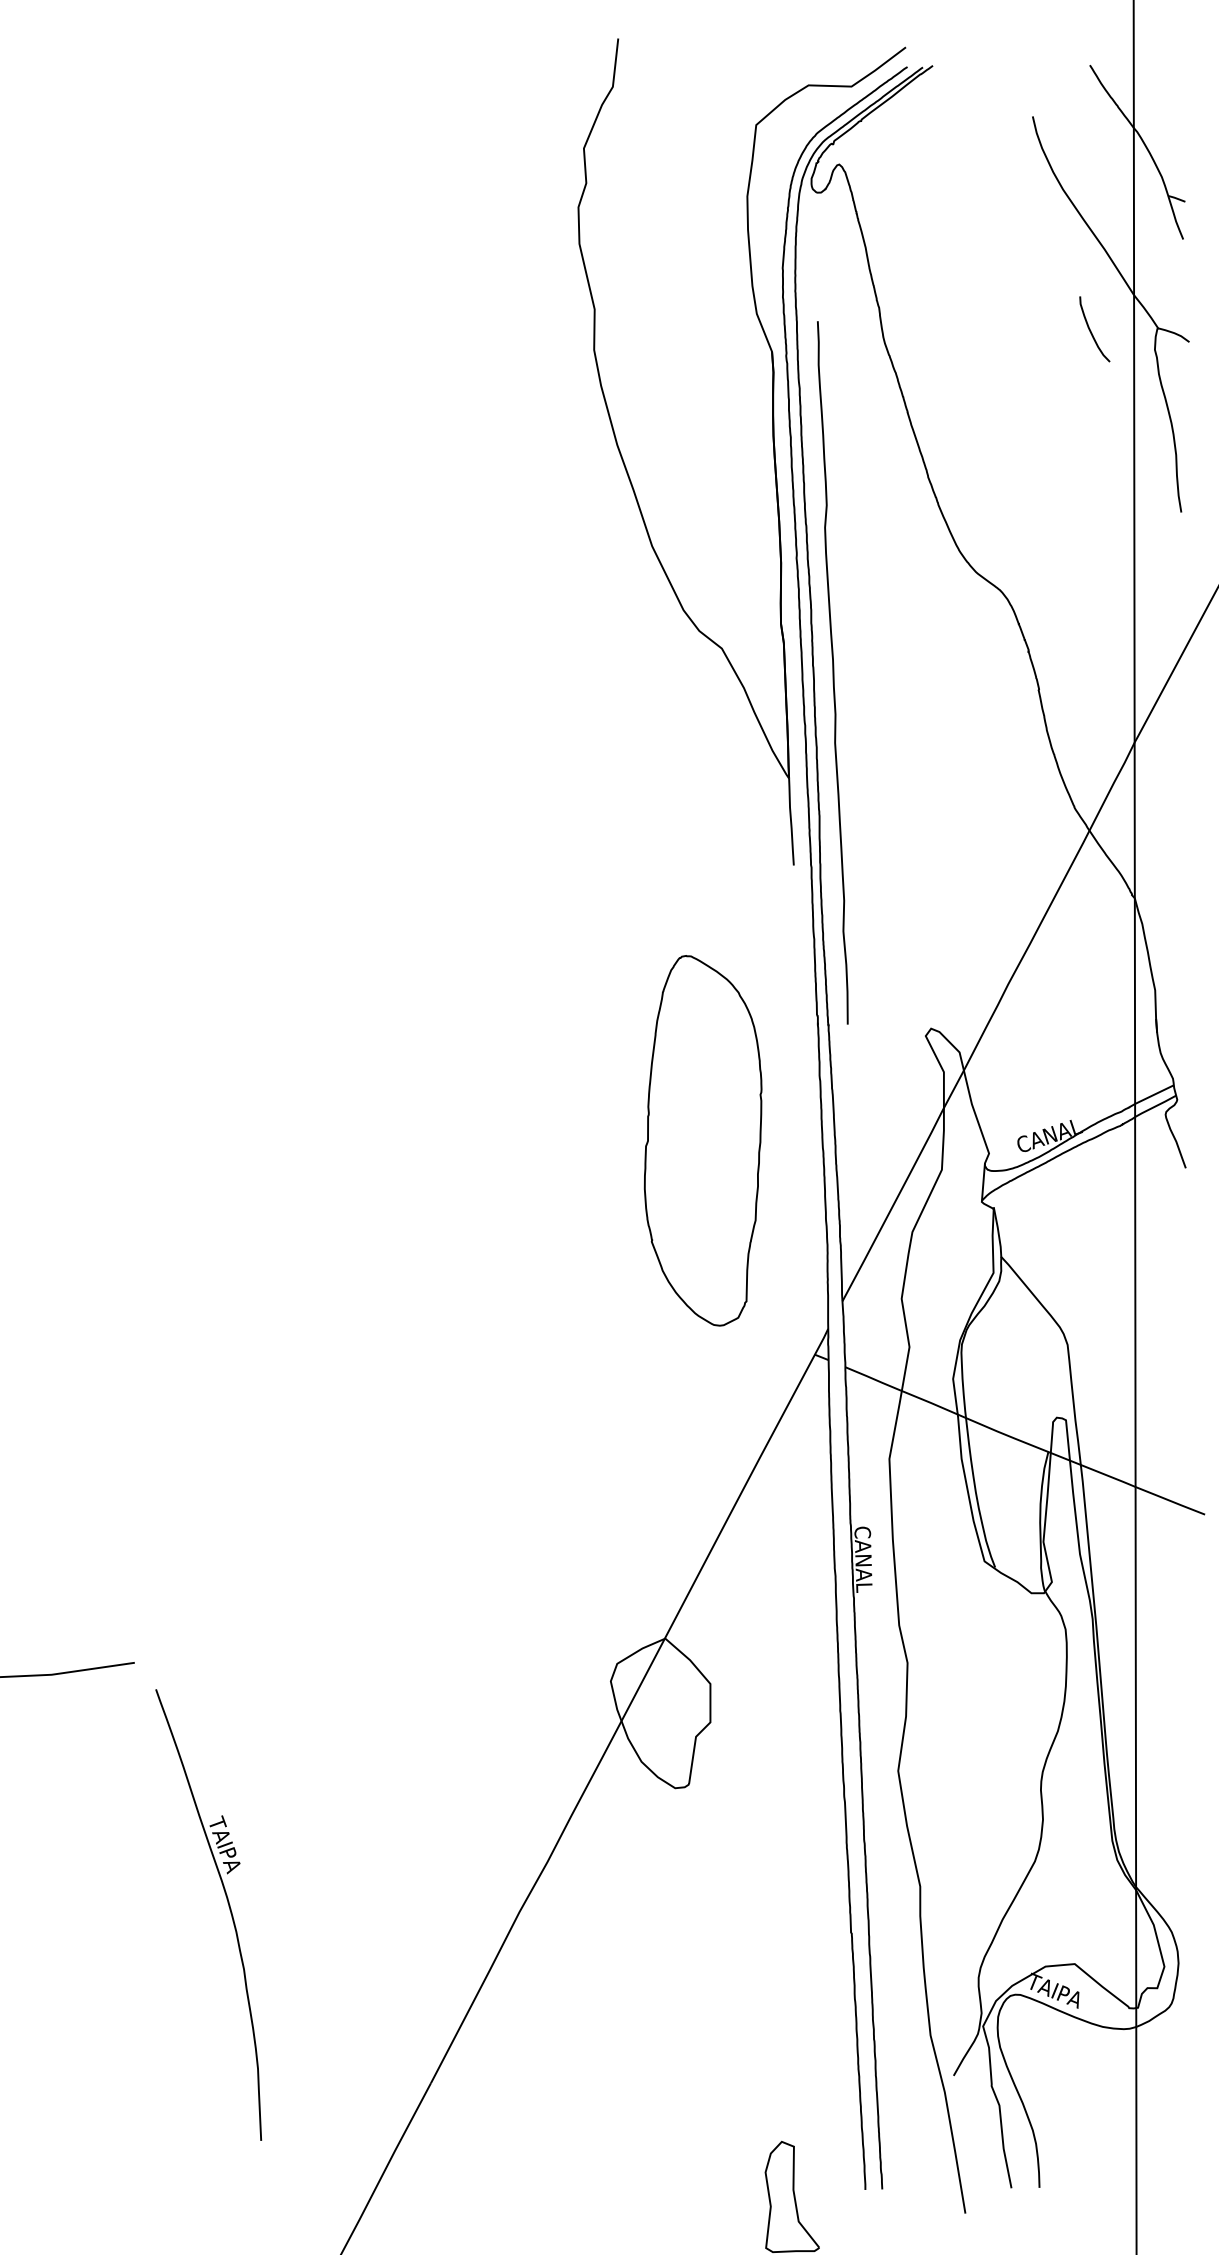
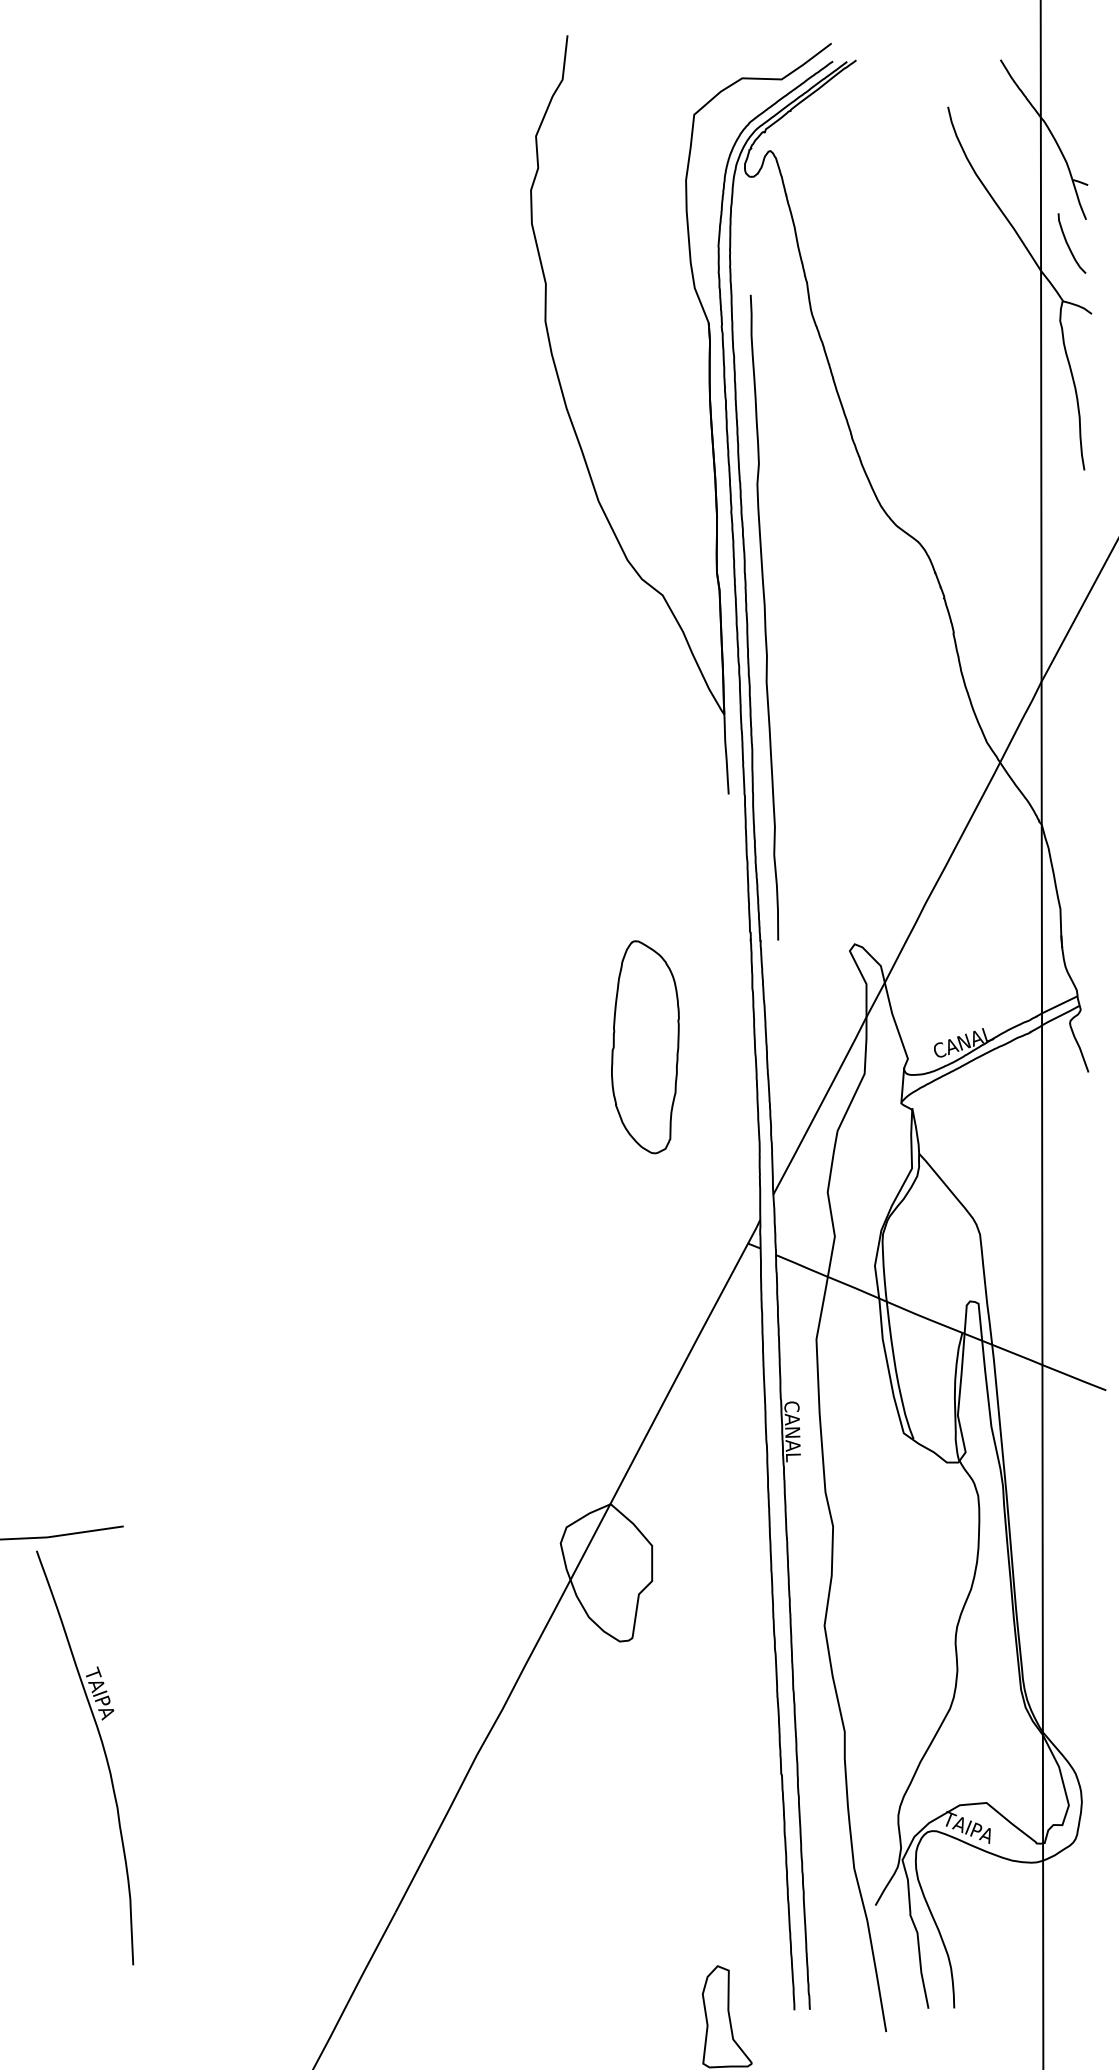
curve: (1091, 330) -> (1068, 244), moved
part: (702, 1140) -> (644, 1046), size x0.62
part: (229, 1910) -> (104, 1753), moved

